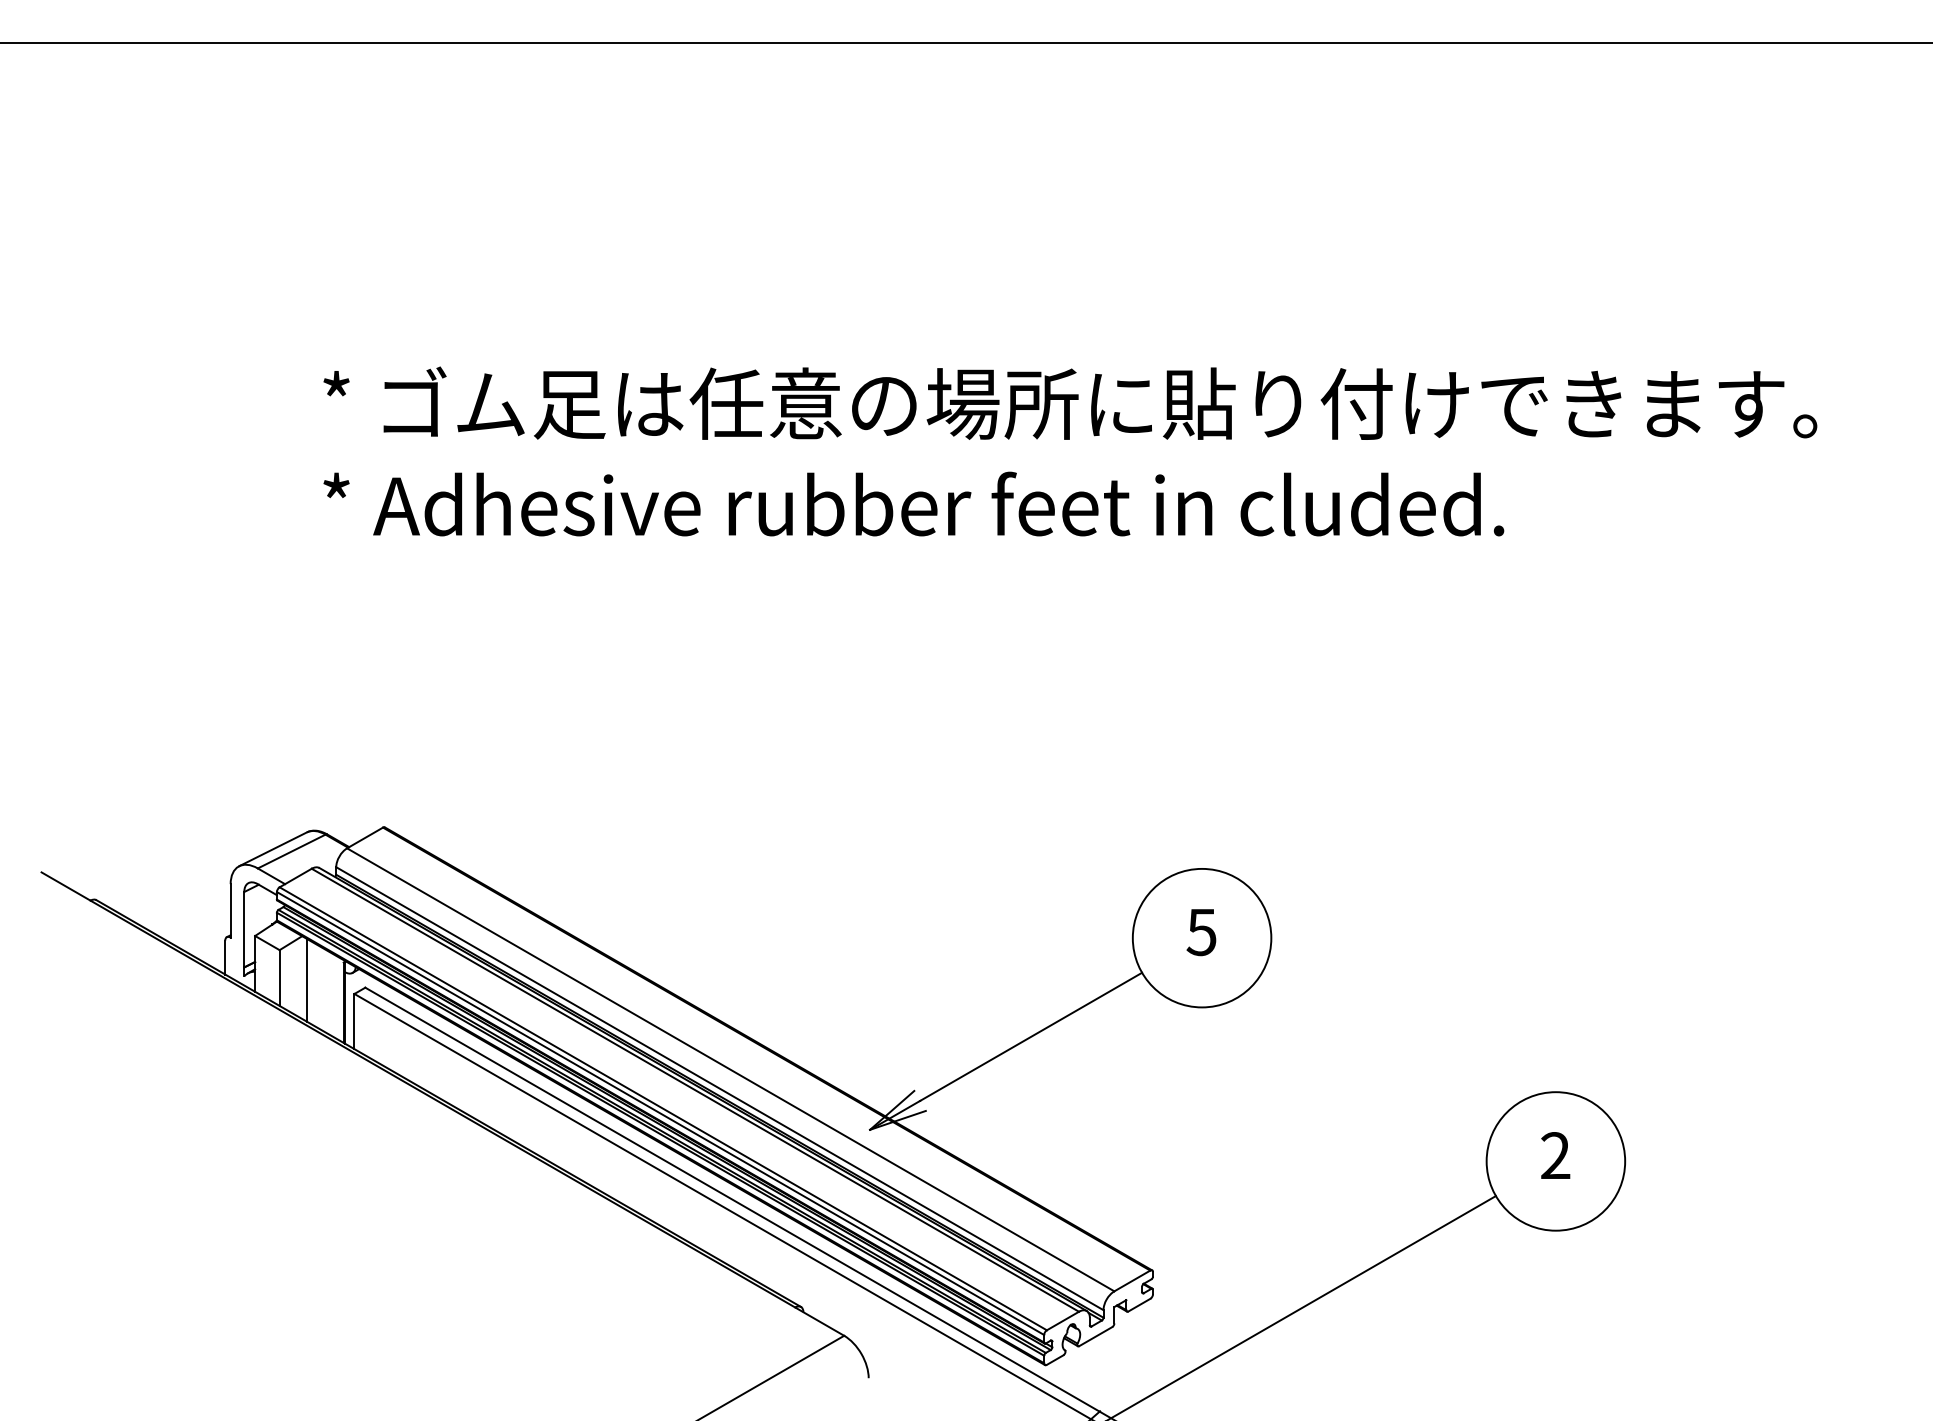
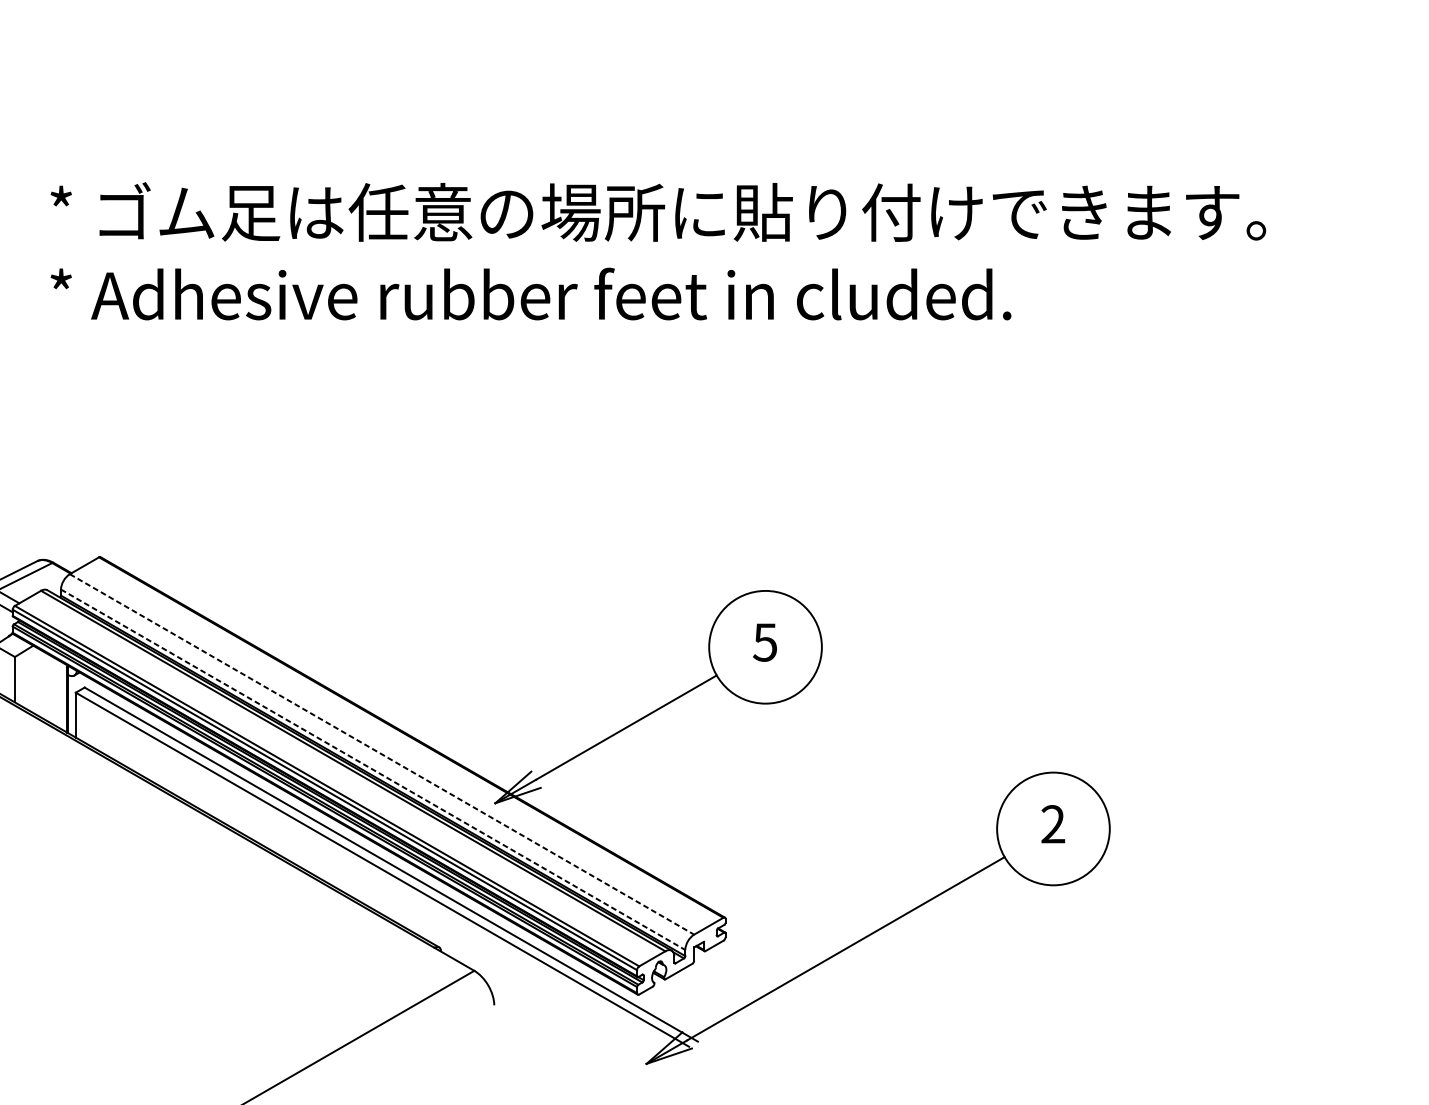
line: (306, 979) -> (36, 680), removed
line: (730, 1069) -> (381, 754), solid -> dashed
line: (719, 1088) -> (372, 769), solid -> dashed

